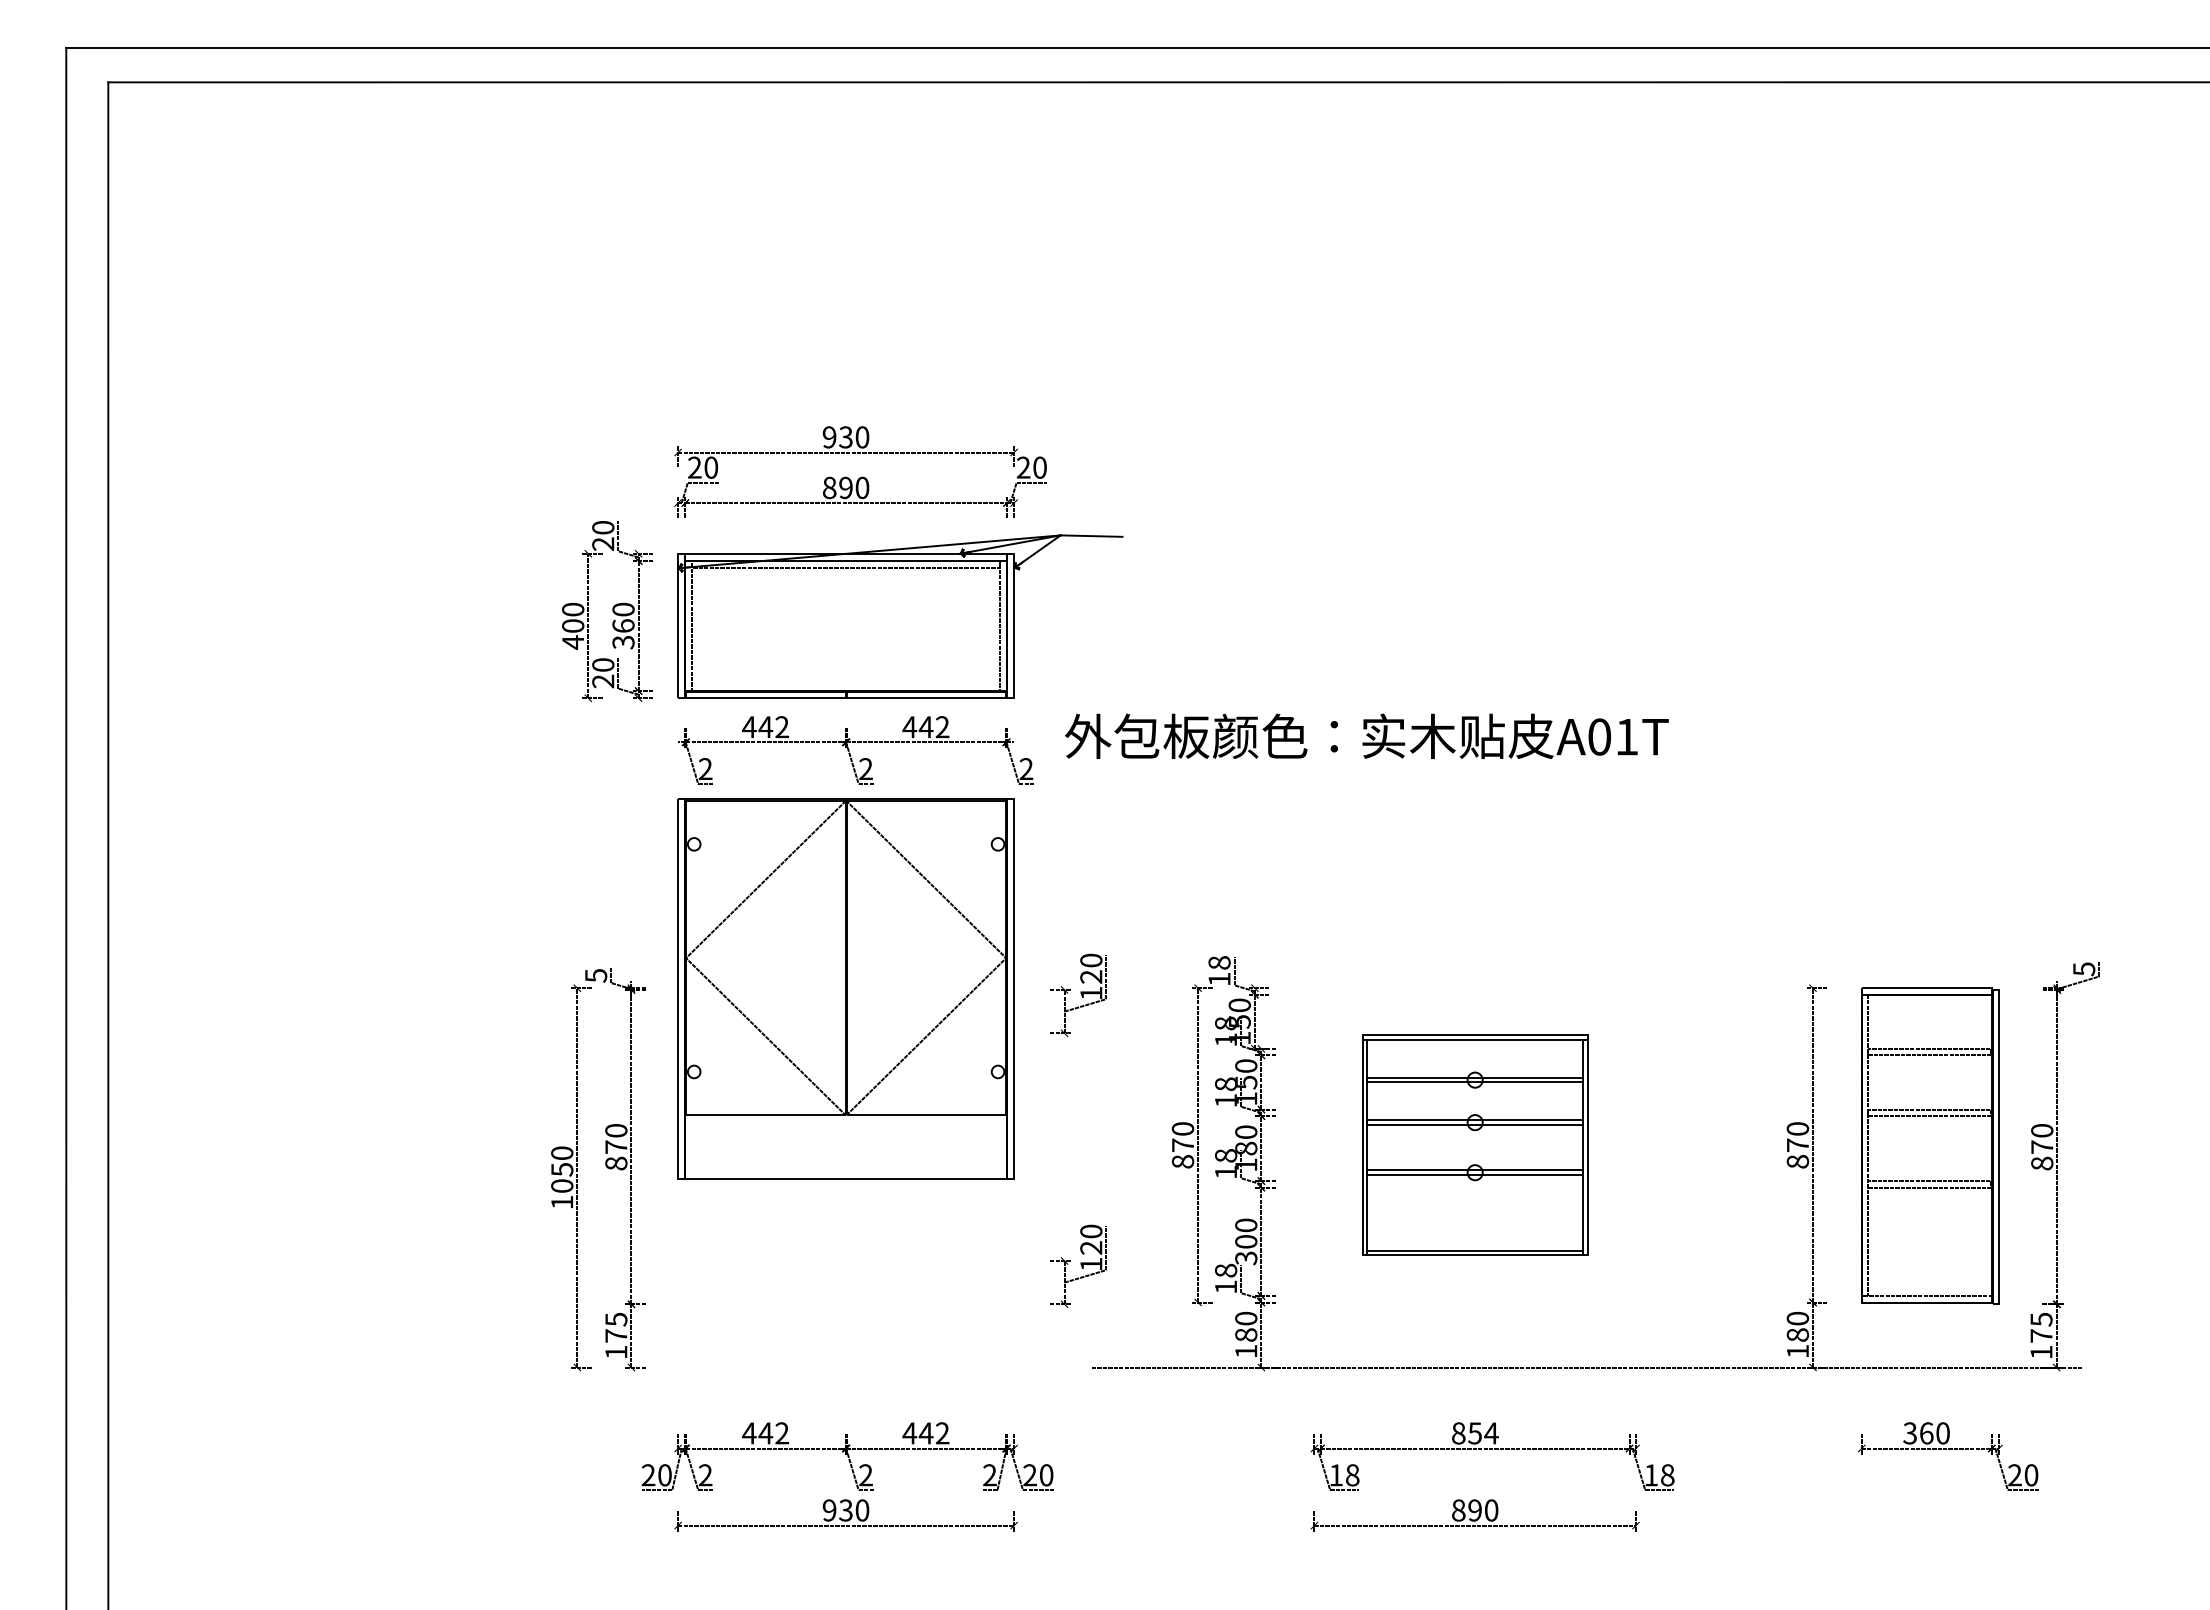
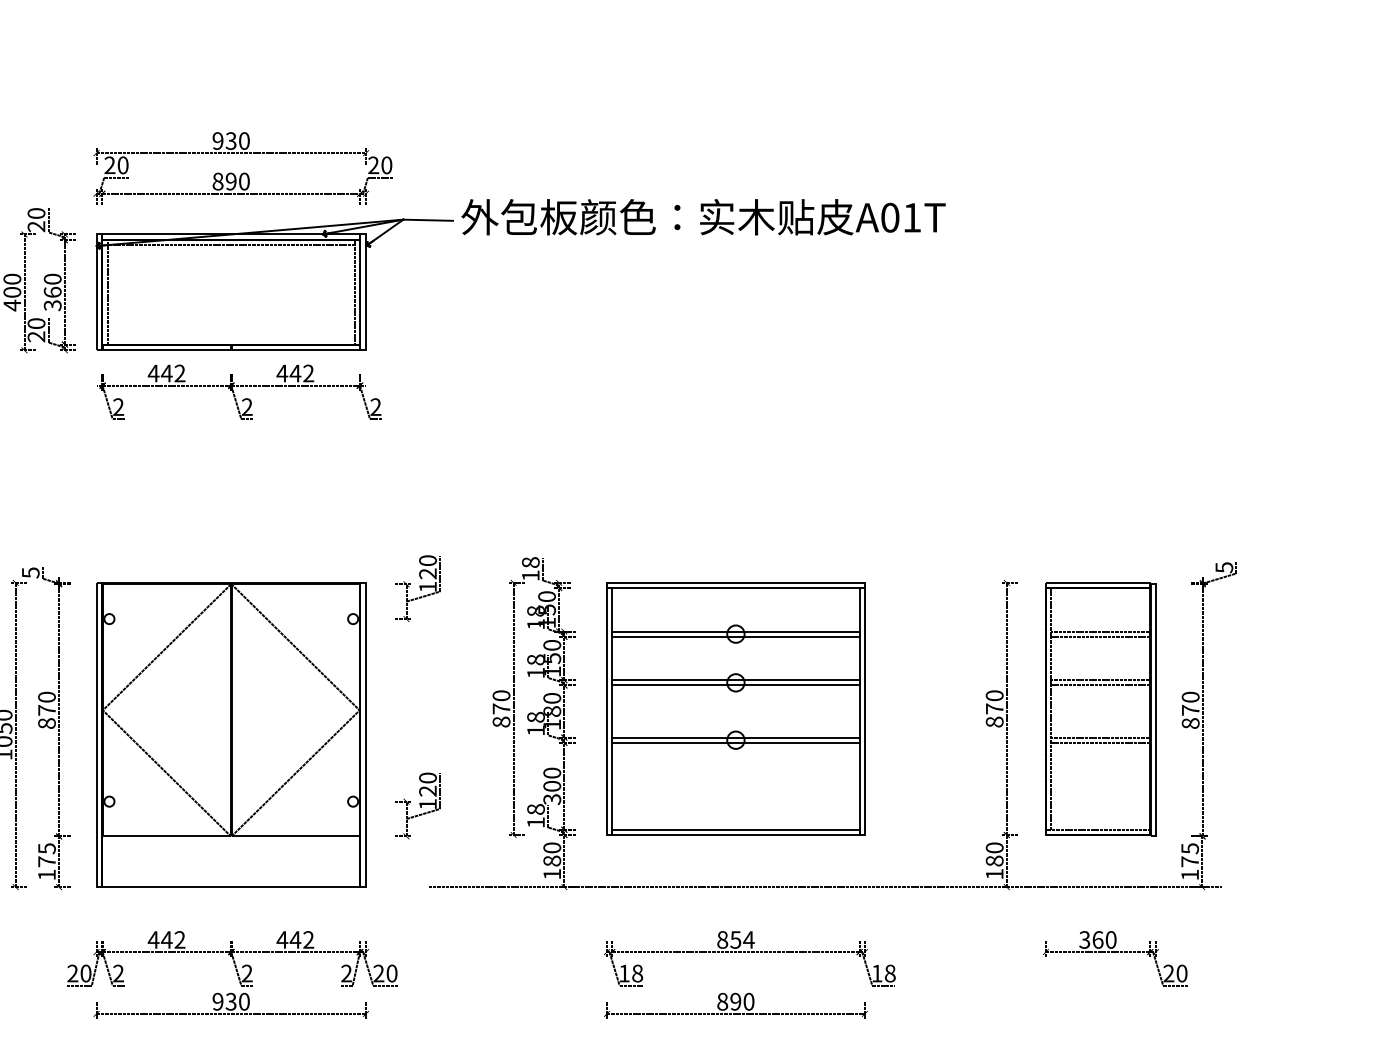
text: (1366, 735) -> (703, 216), moved
part: (845, 988) -> (230, 734), moved
part: (1474, 1145) -> (735, 709), size x1.43

